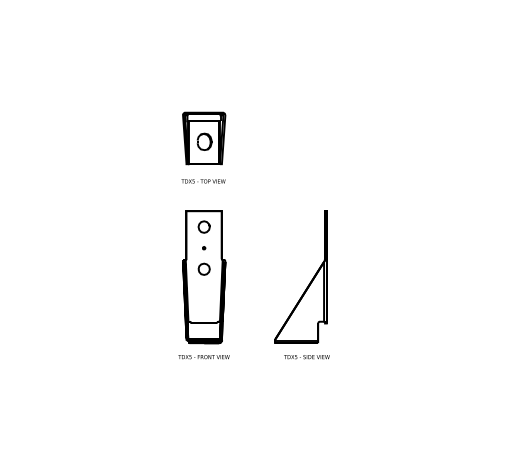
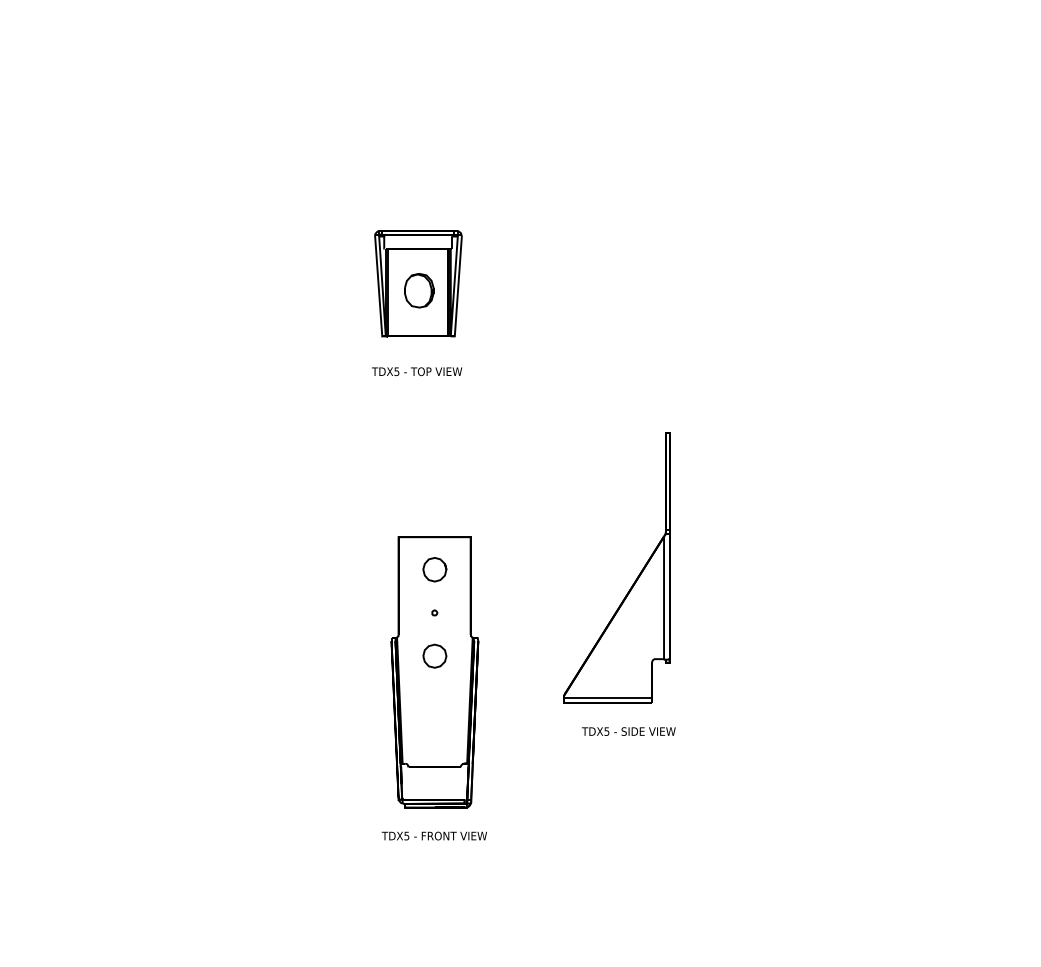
part: (203, 284) -> (433, 687), moved

